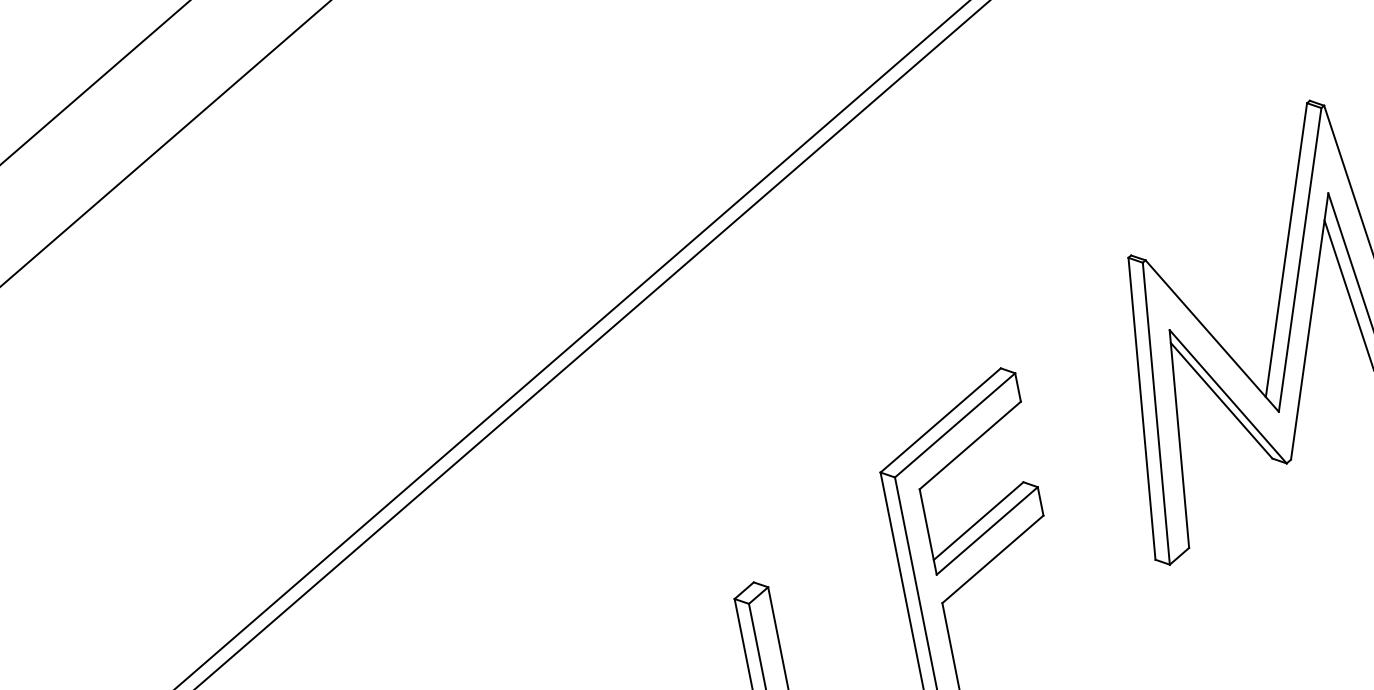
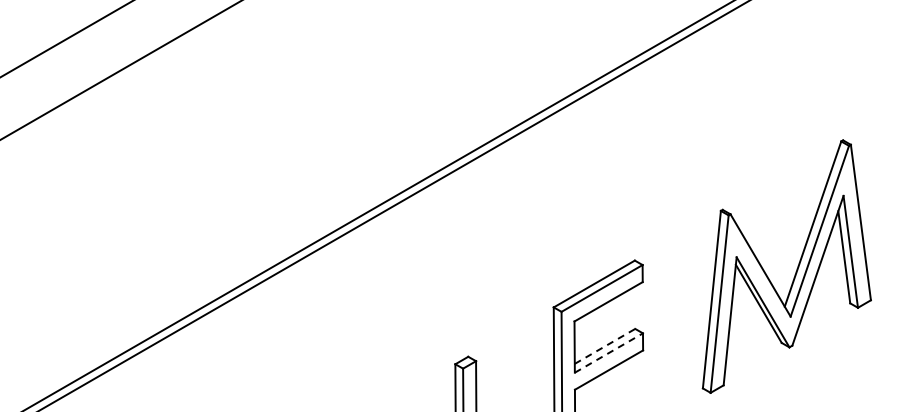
line: (979, 521) -> (605, 346), solid -> dashed
line: (988, 529) -> (609, 352), solid -> dashed

